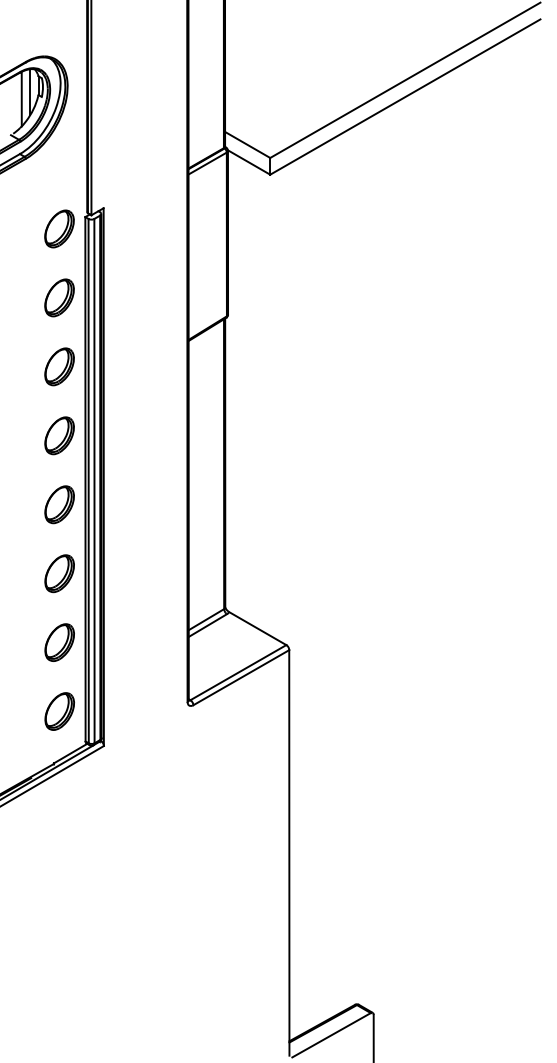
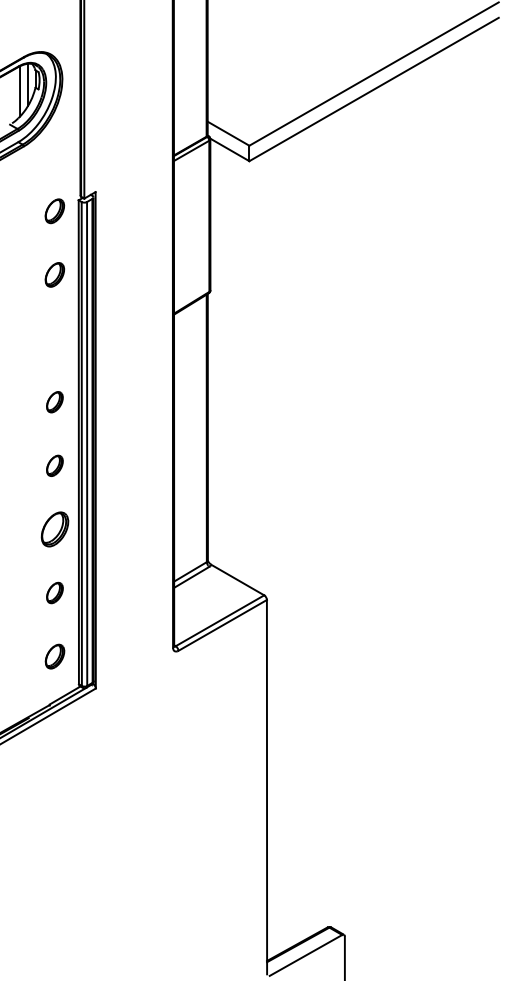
part: (59, 228) -> (54, 210), size x0.7
part: (59, 297) -> (54, 274), size x0.7
part: (59, 366) -> (54, 338), removed
part: (59, 435) -> (54, 401), size x0.6
part: (59, 504) -> (54, 465), size x0.6
part: (59, 642) -> (54, 592), size x0.6
part: (59, 711) -> (54, 656), size x0.7

